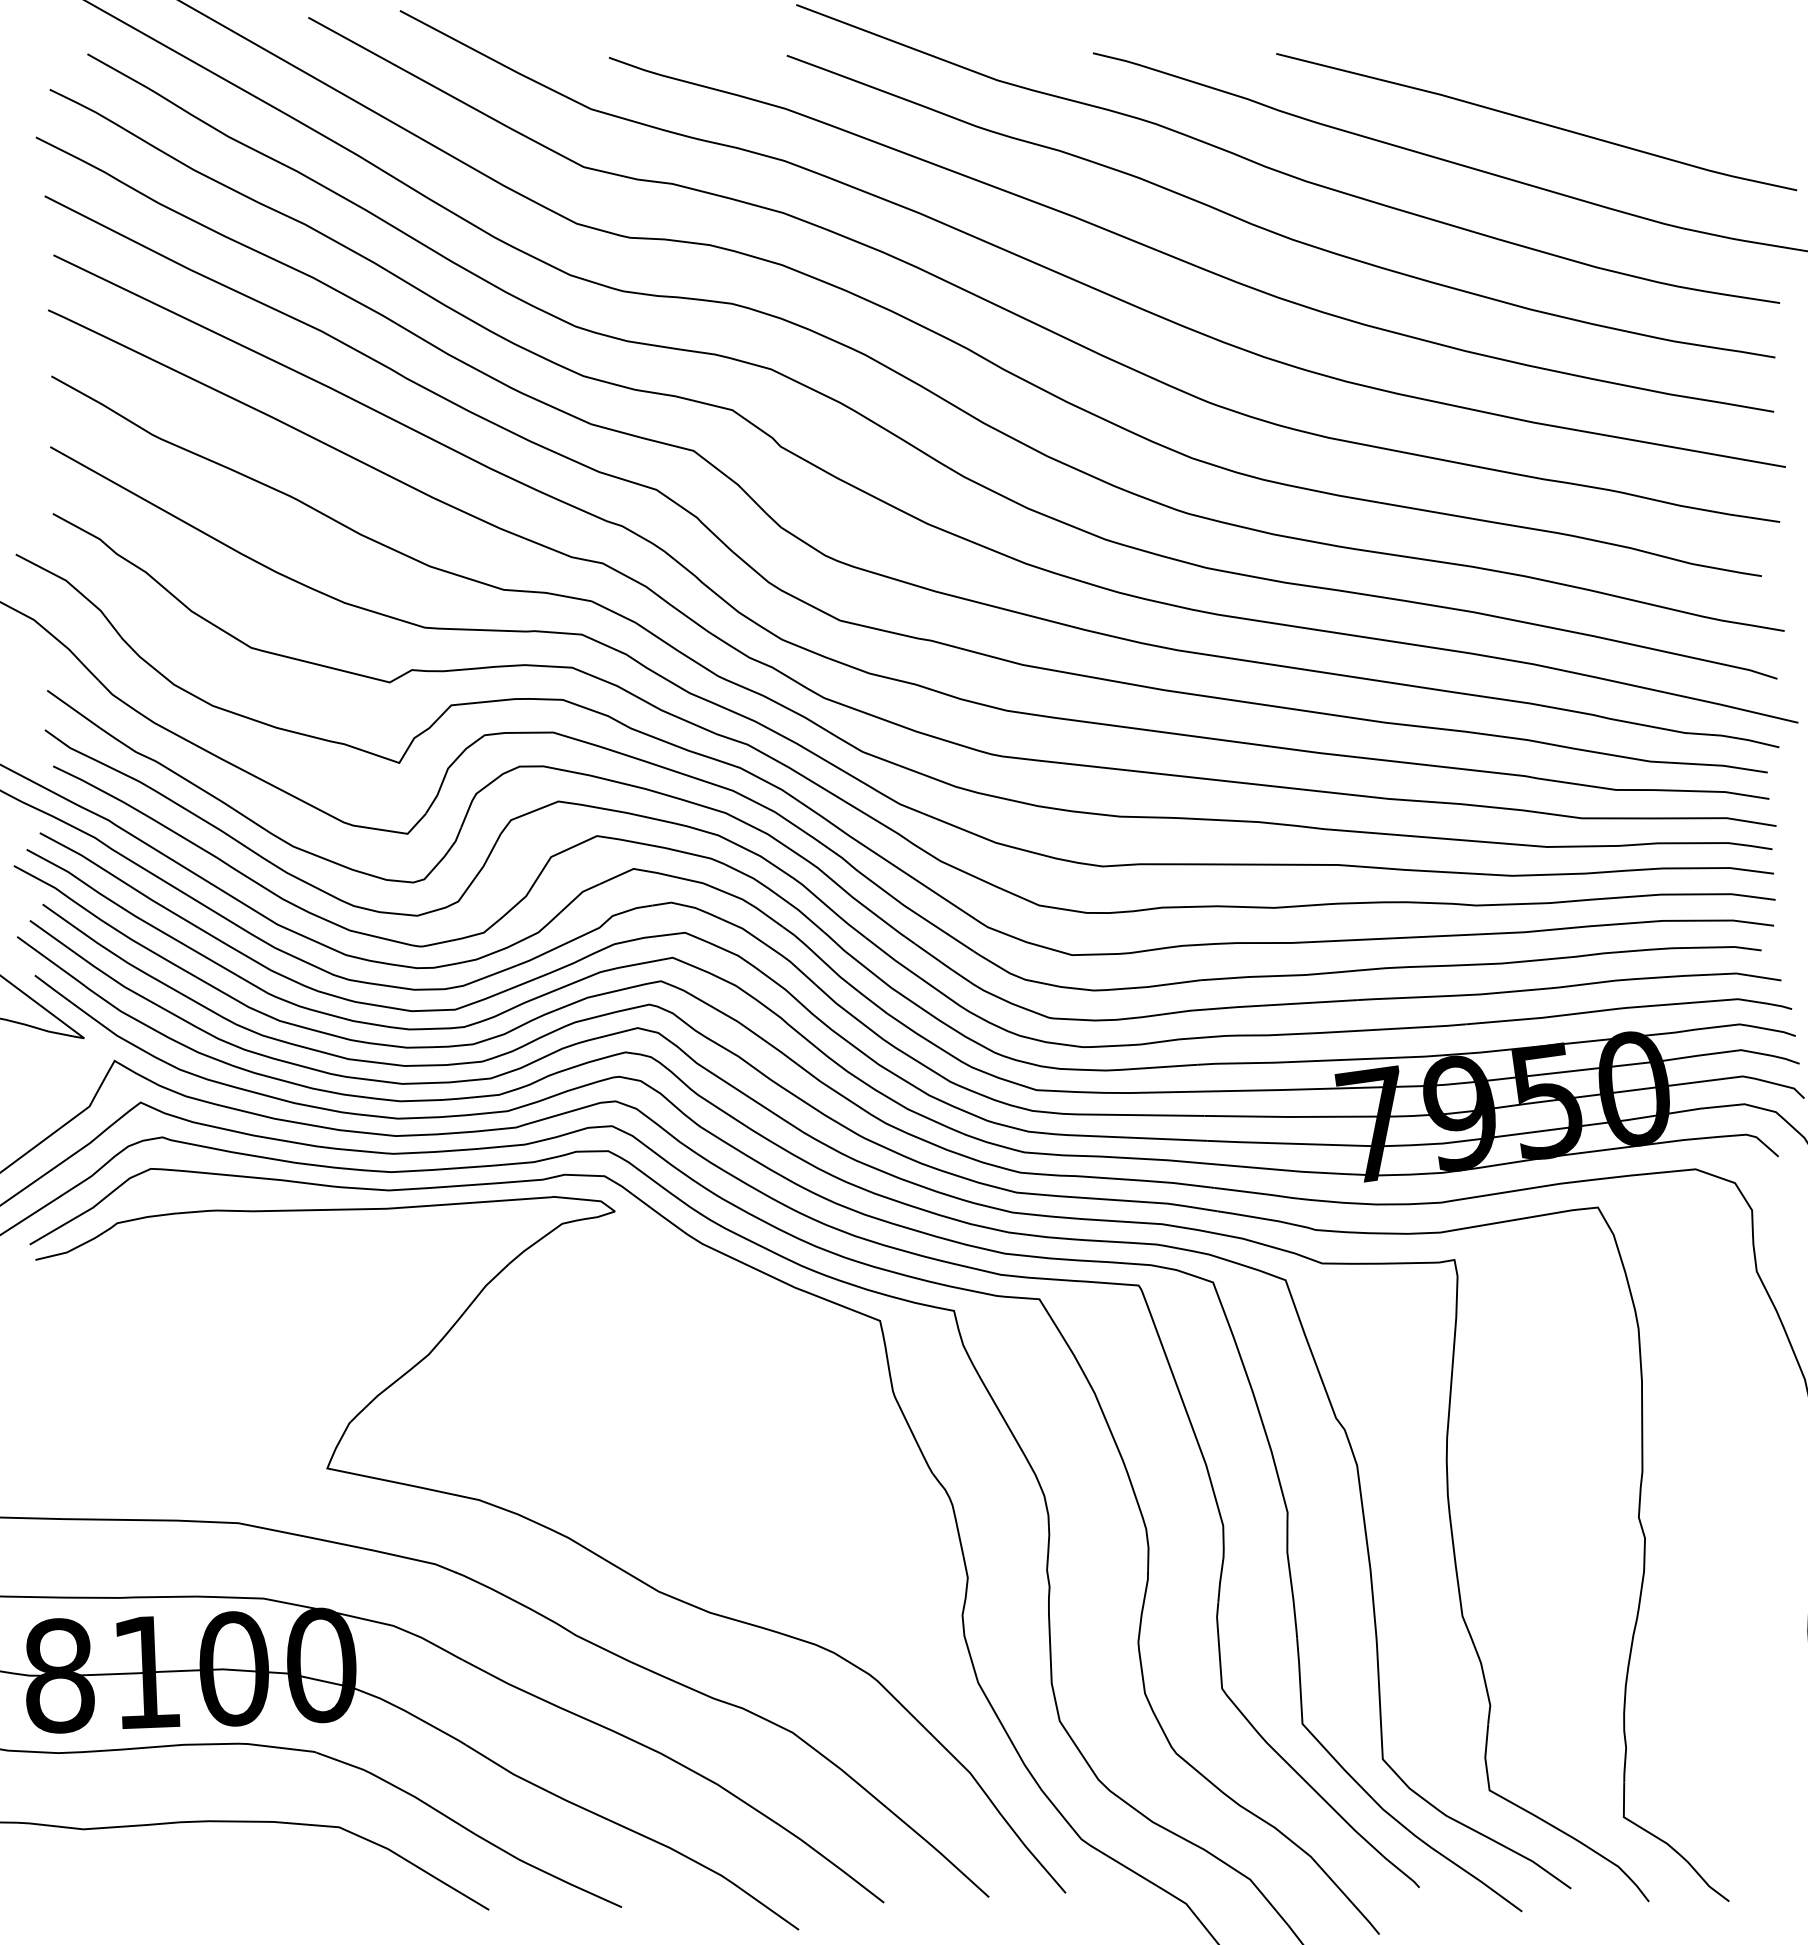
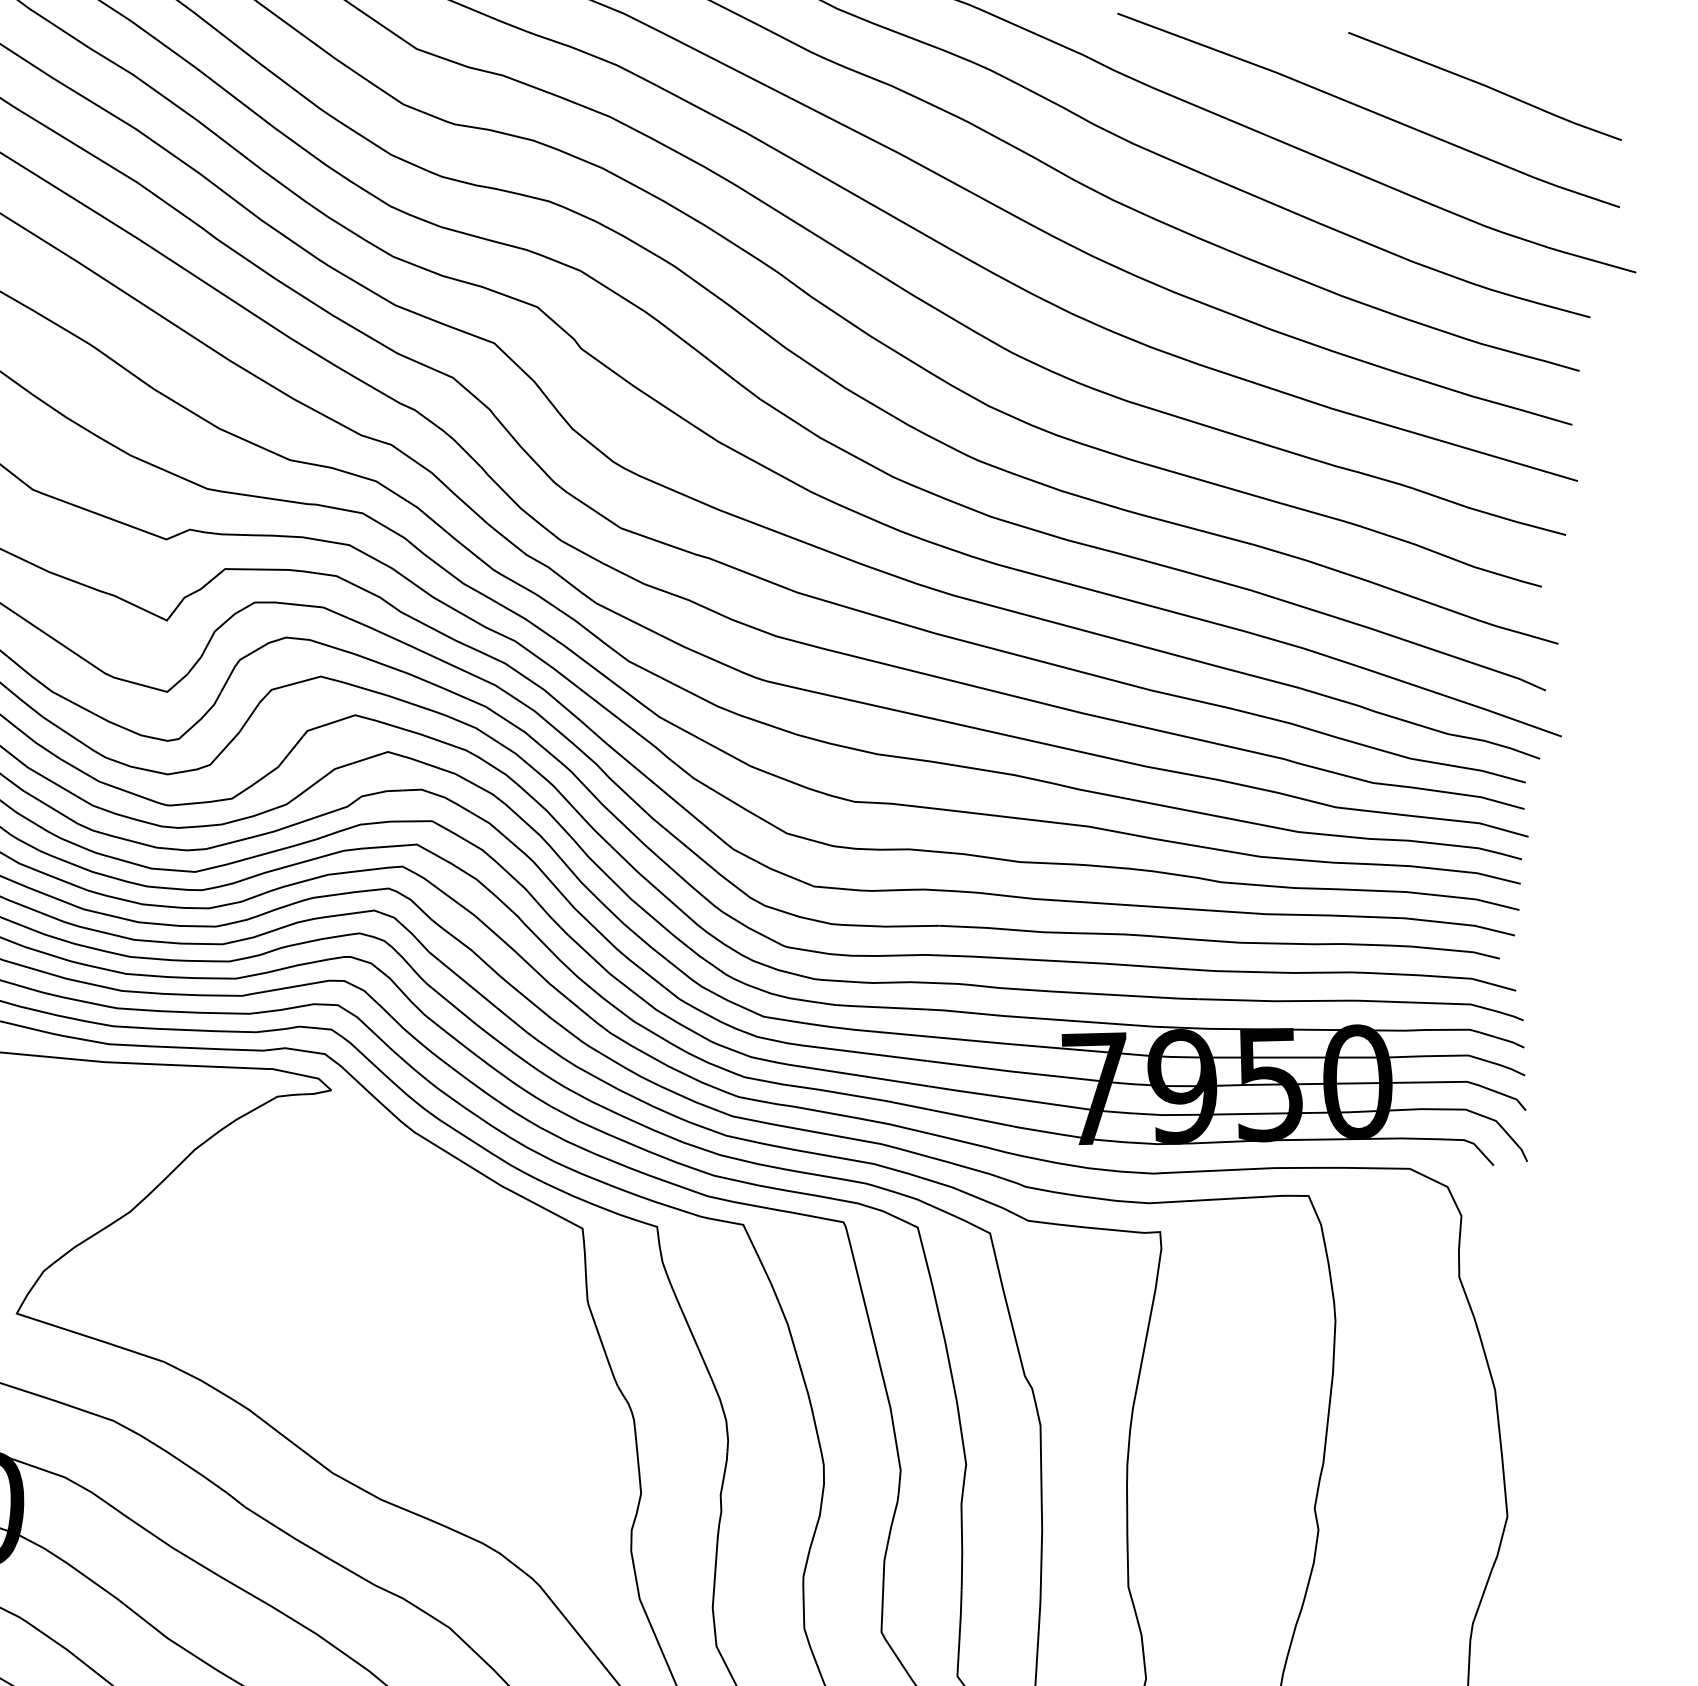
line: (1649, 85) -> (1484, 86), added

